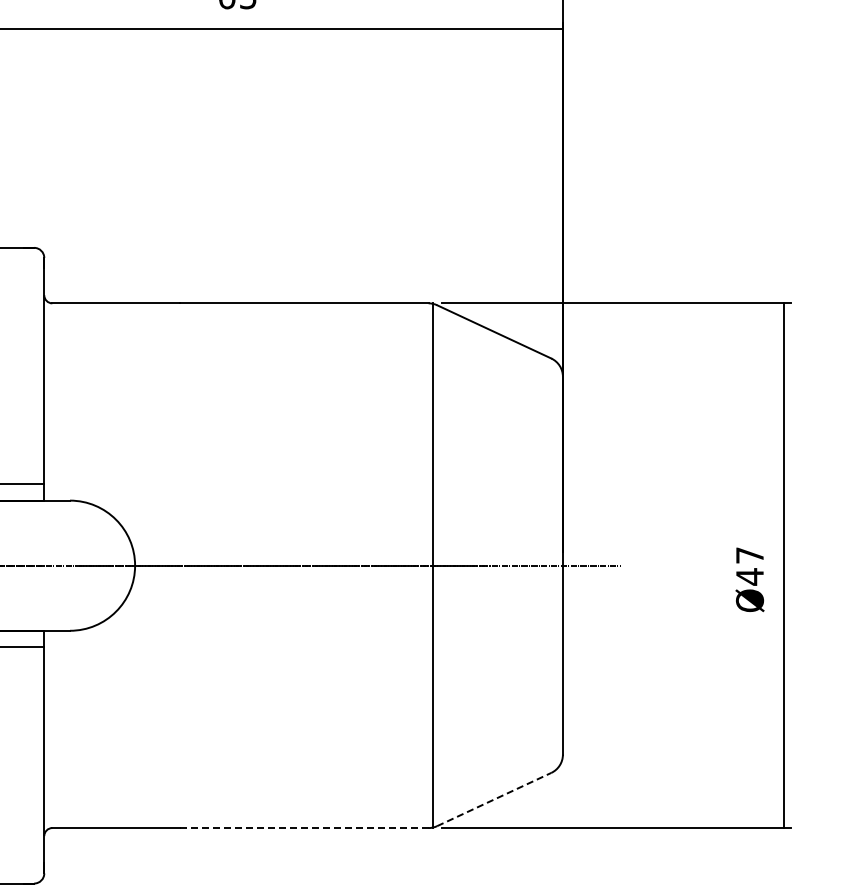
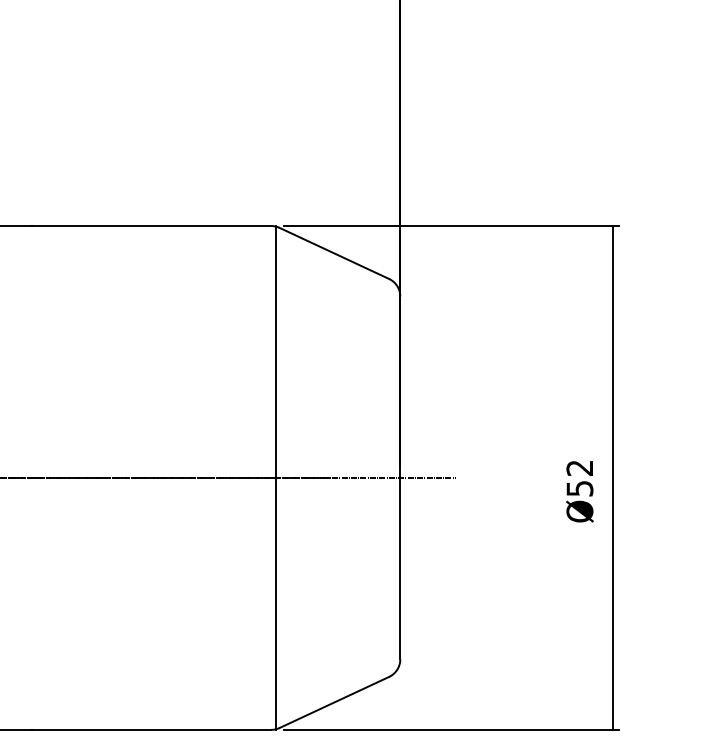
text: (749, 566) -> (579, 478), Ø47 -> Ø52
line: (494, 799) -> (334, 702), dashed -> solid
line: (304, 828) -> (152, 730), dashed -> solid

